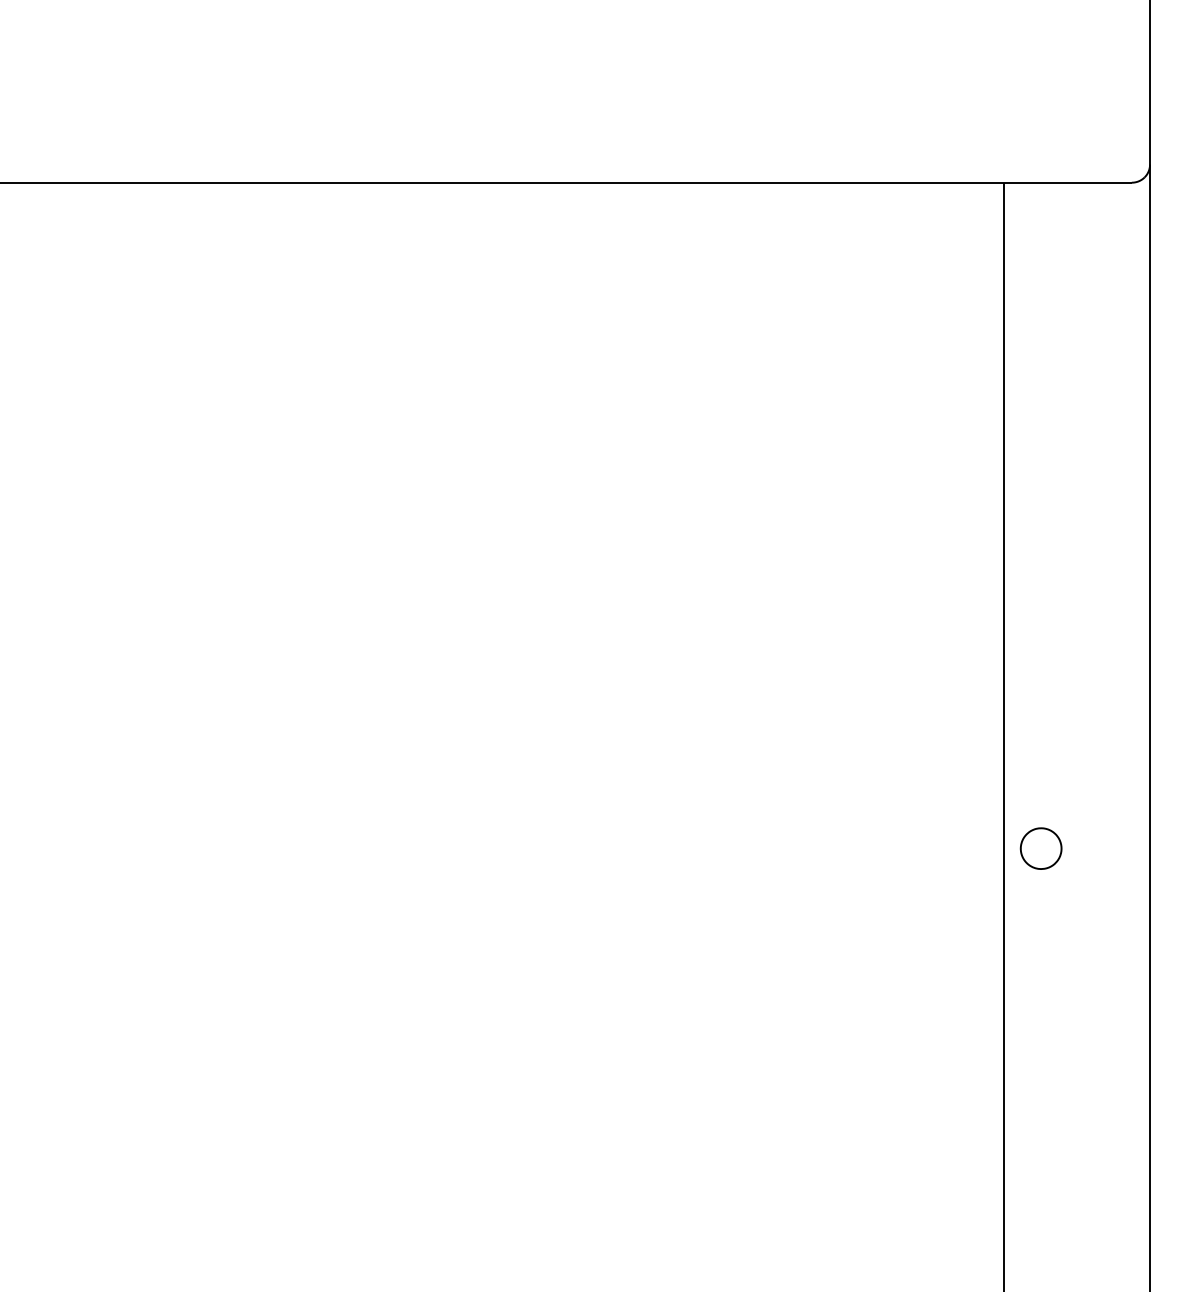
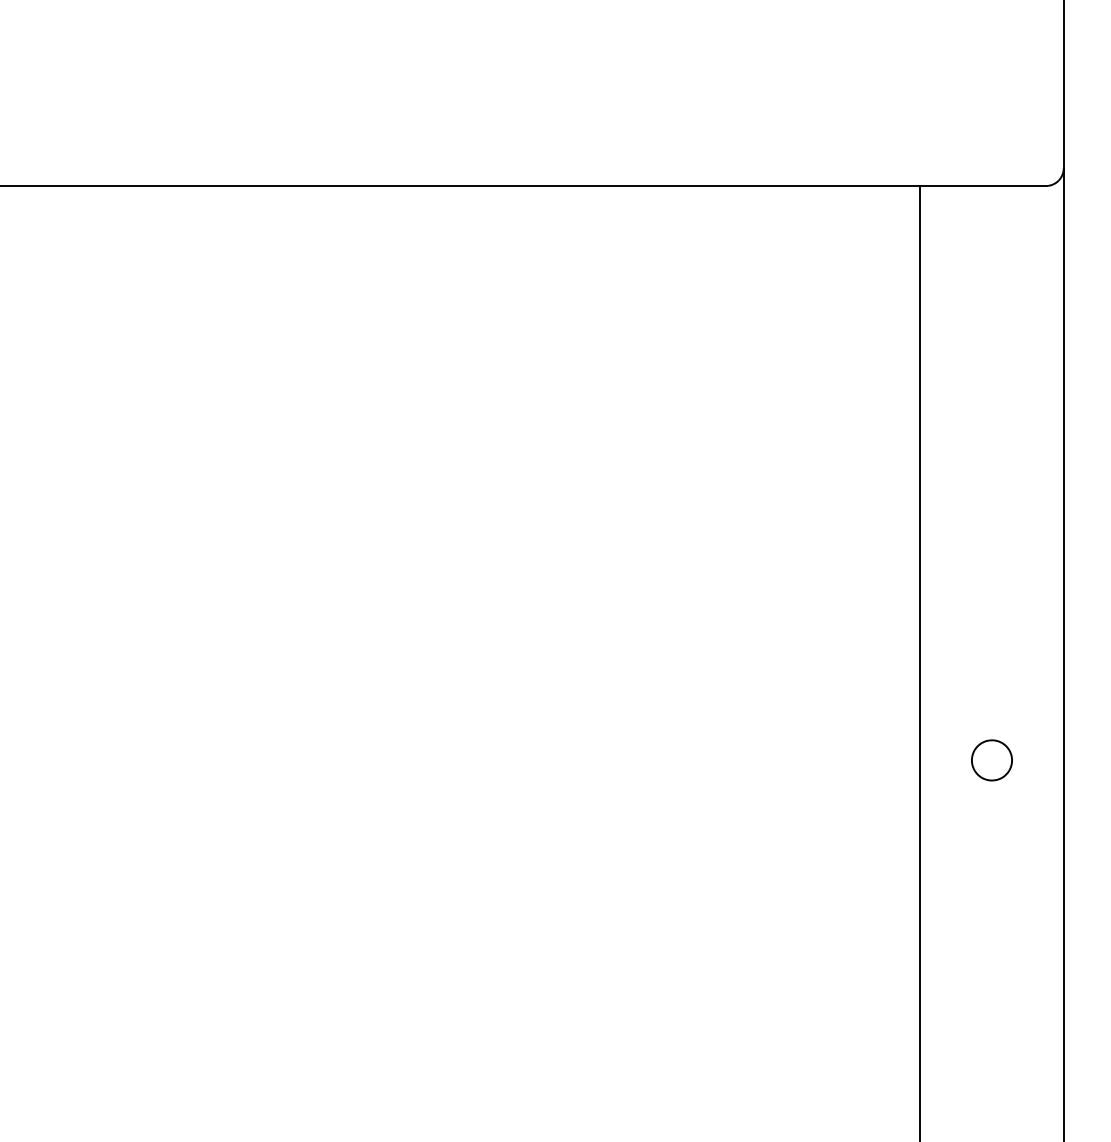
part: (1040, 848) -> (991, 760), moved

